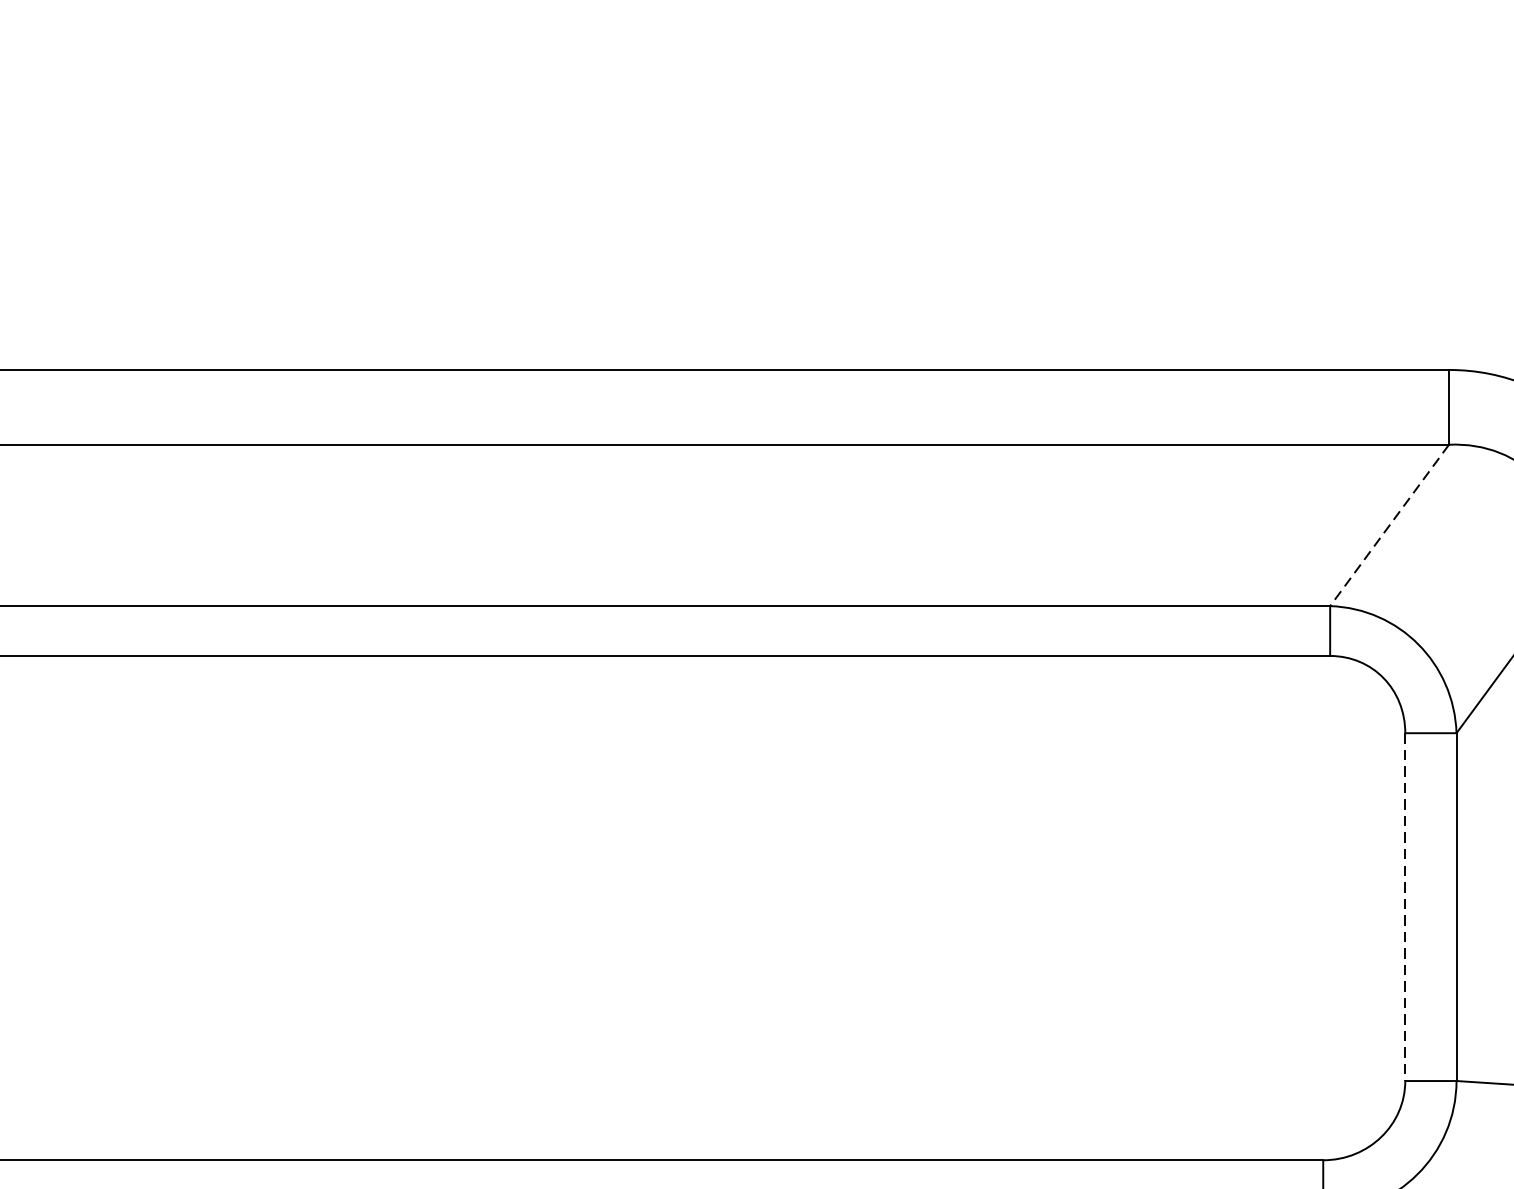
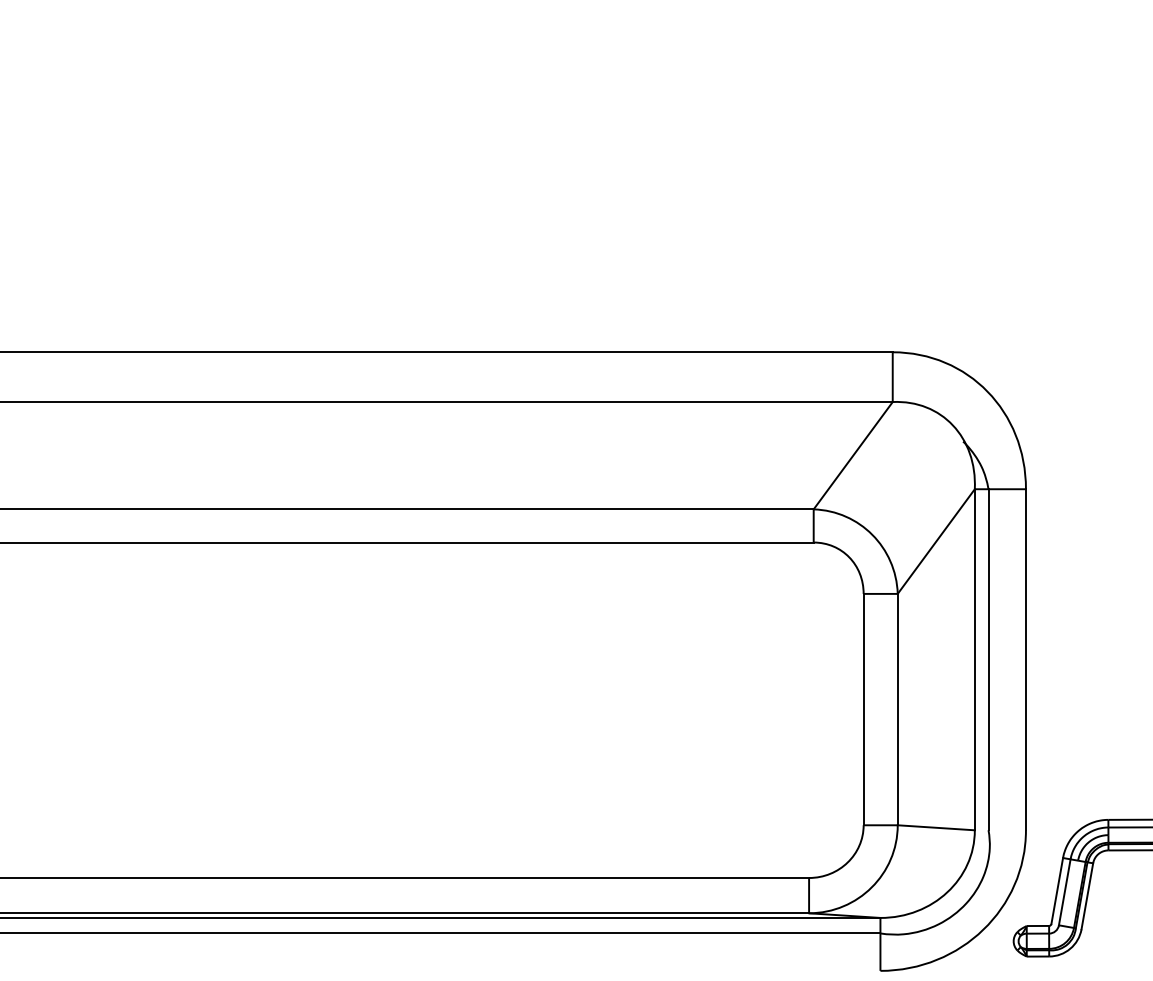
line: (1390, 525) -> (853, 455), dashed -> solid
line: (1405, 906) -> (863, 709), dashed -> solid

